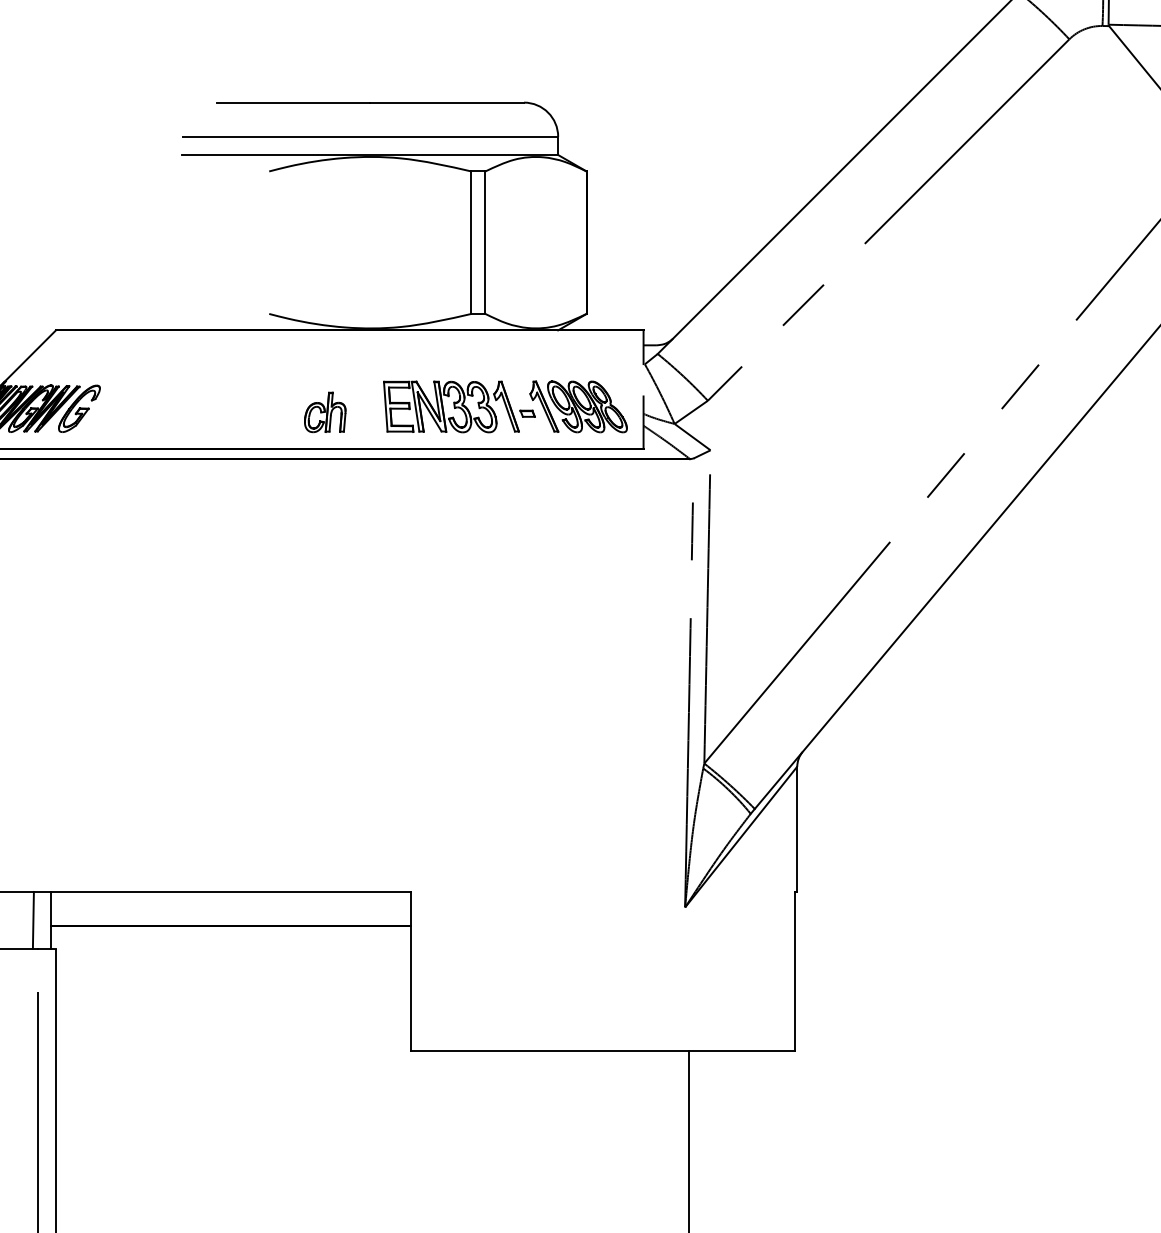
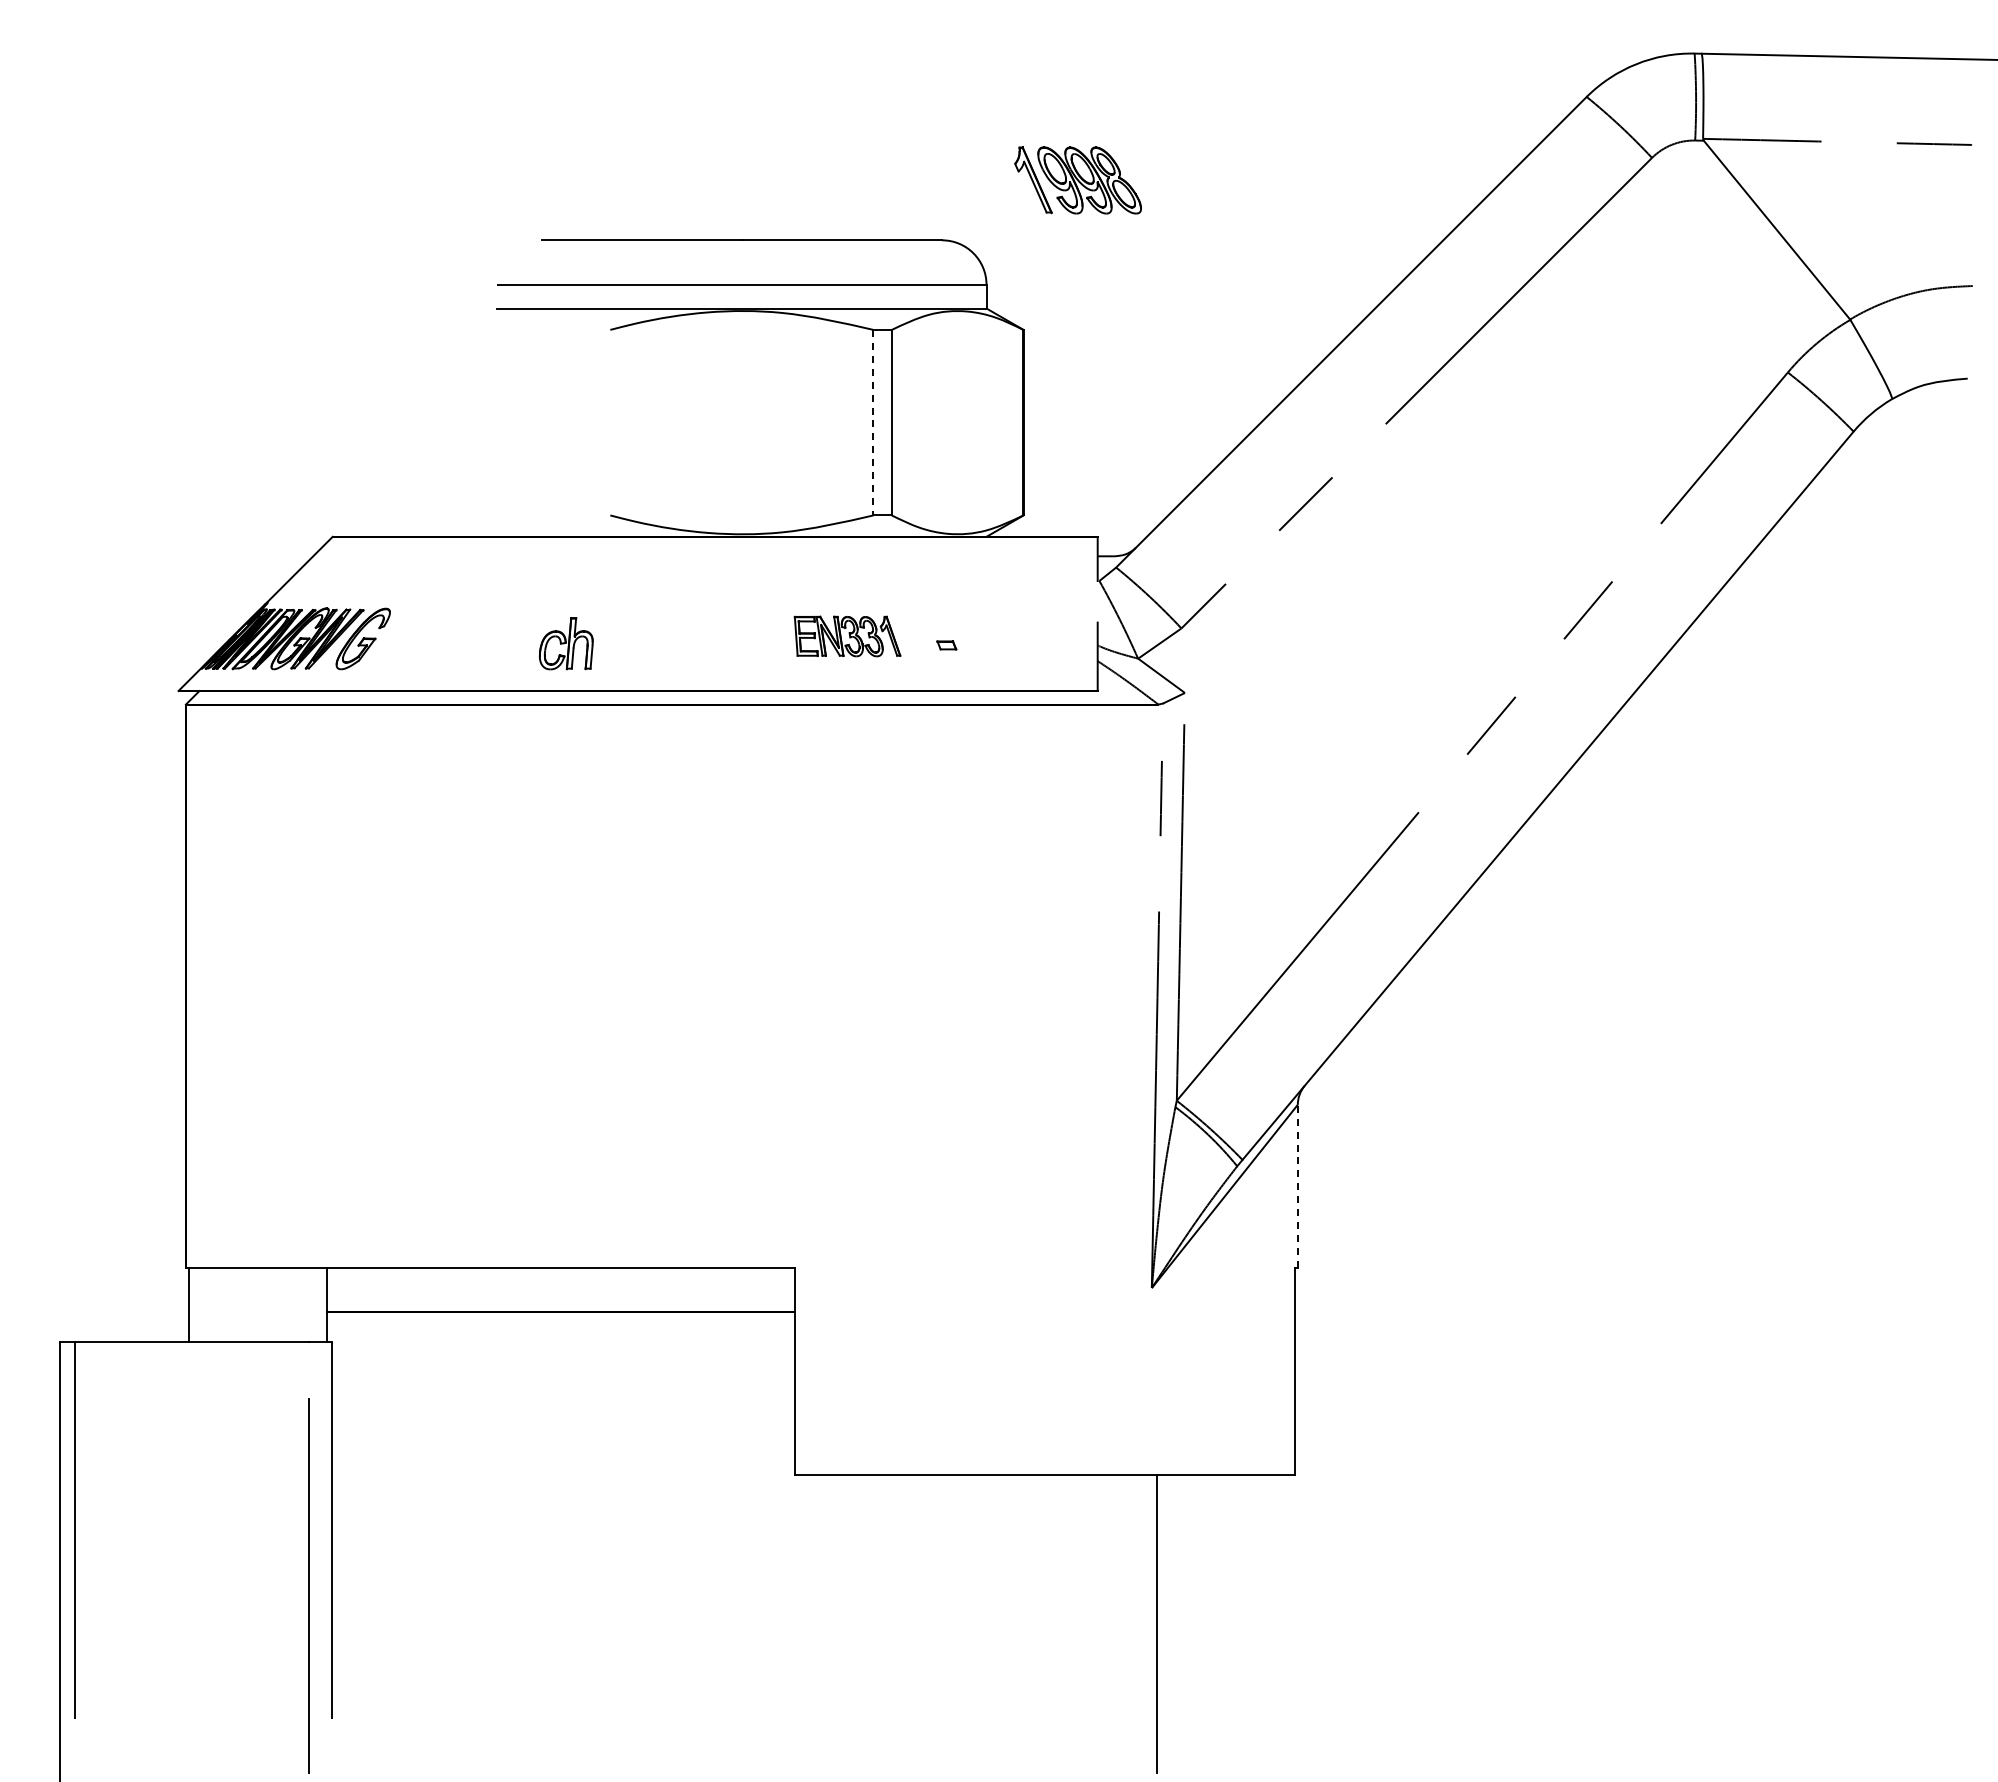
line: (471, 242) -> (873, 422), solid -> dashed
part: (451, 406) -> (847, 636), size x0.6
part: (578, 406) -> (1077, 180), moved
part: (324, 412) -> (565, 643), moved
line: (797, 829) -> (1297, 1186), solid -> dashed
line: (32, 920) -> (302, 1304), removed

